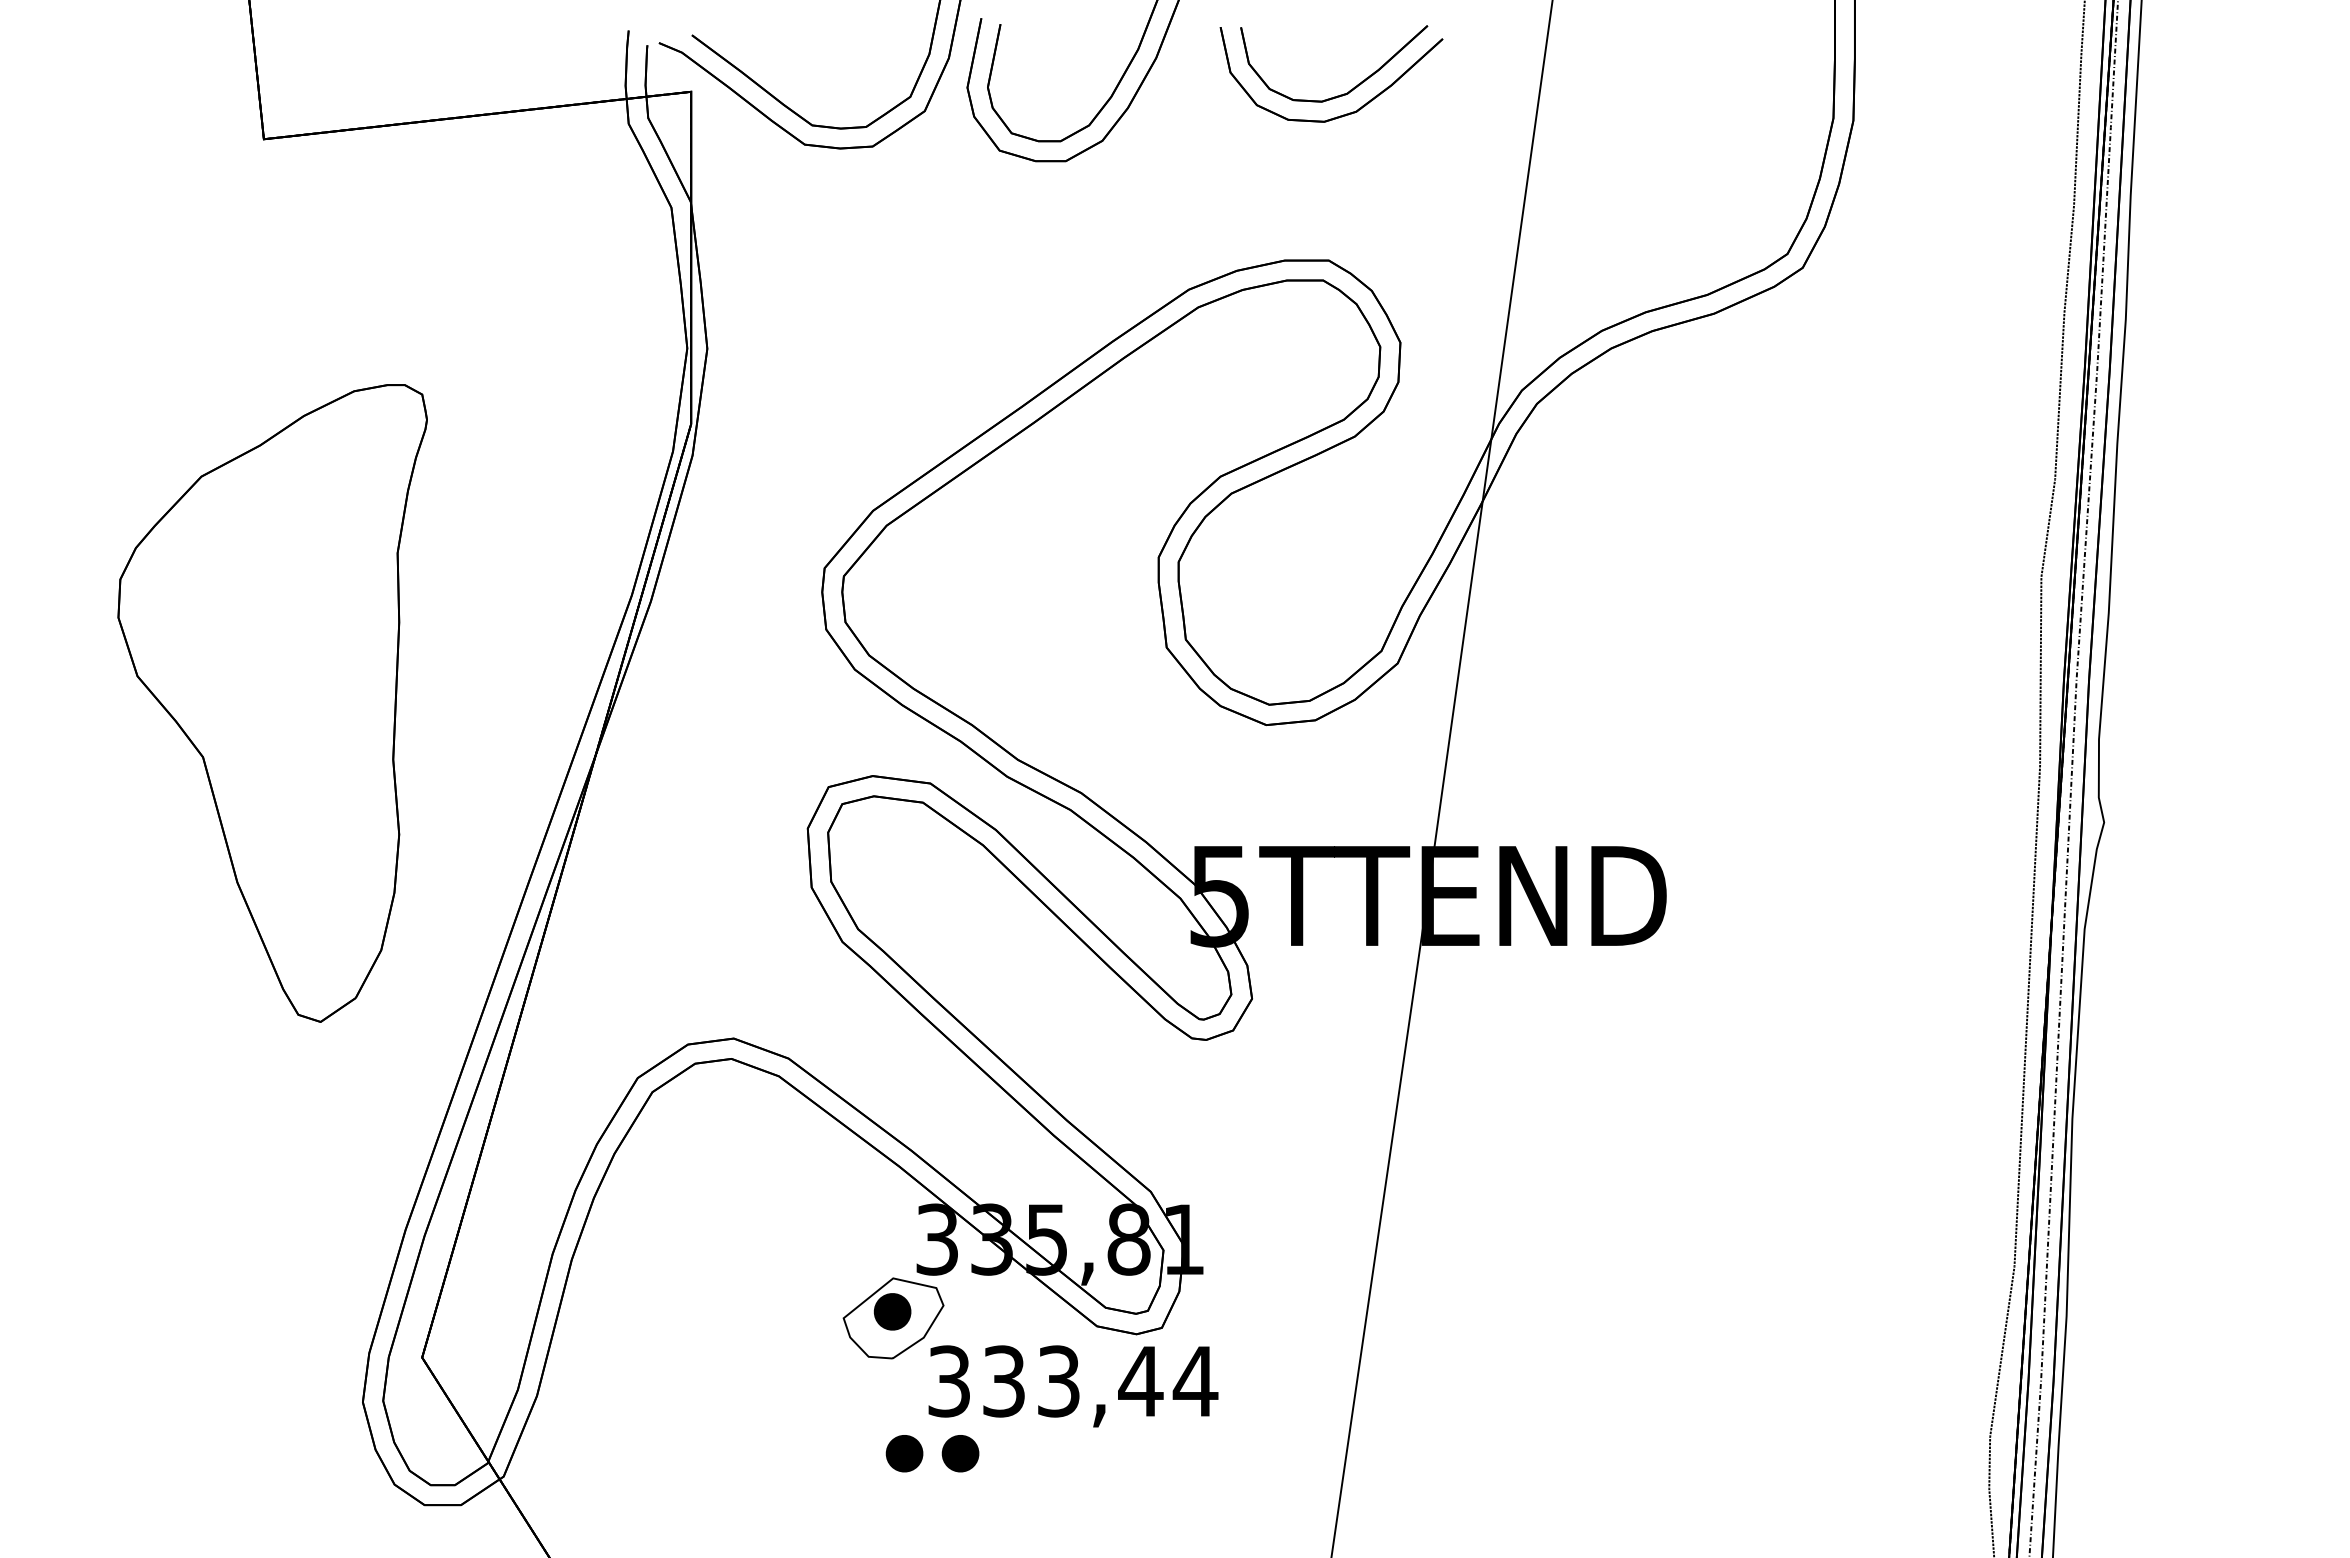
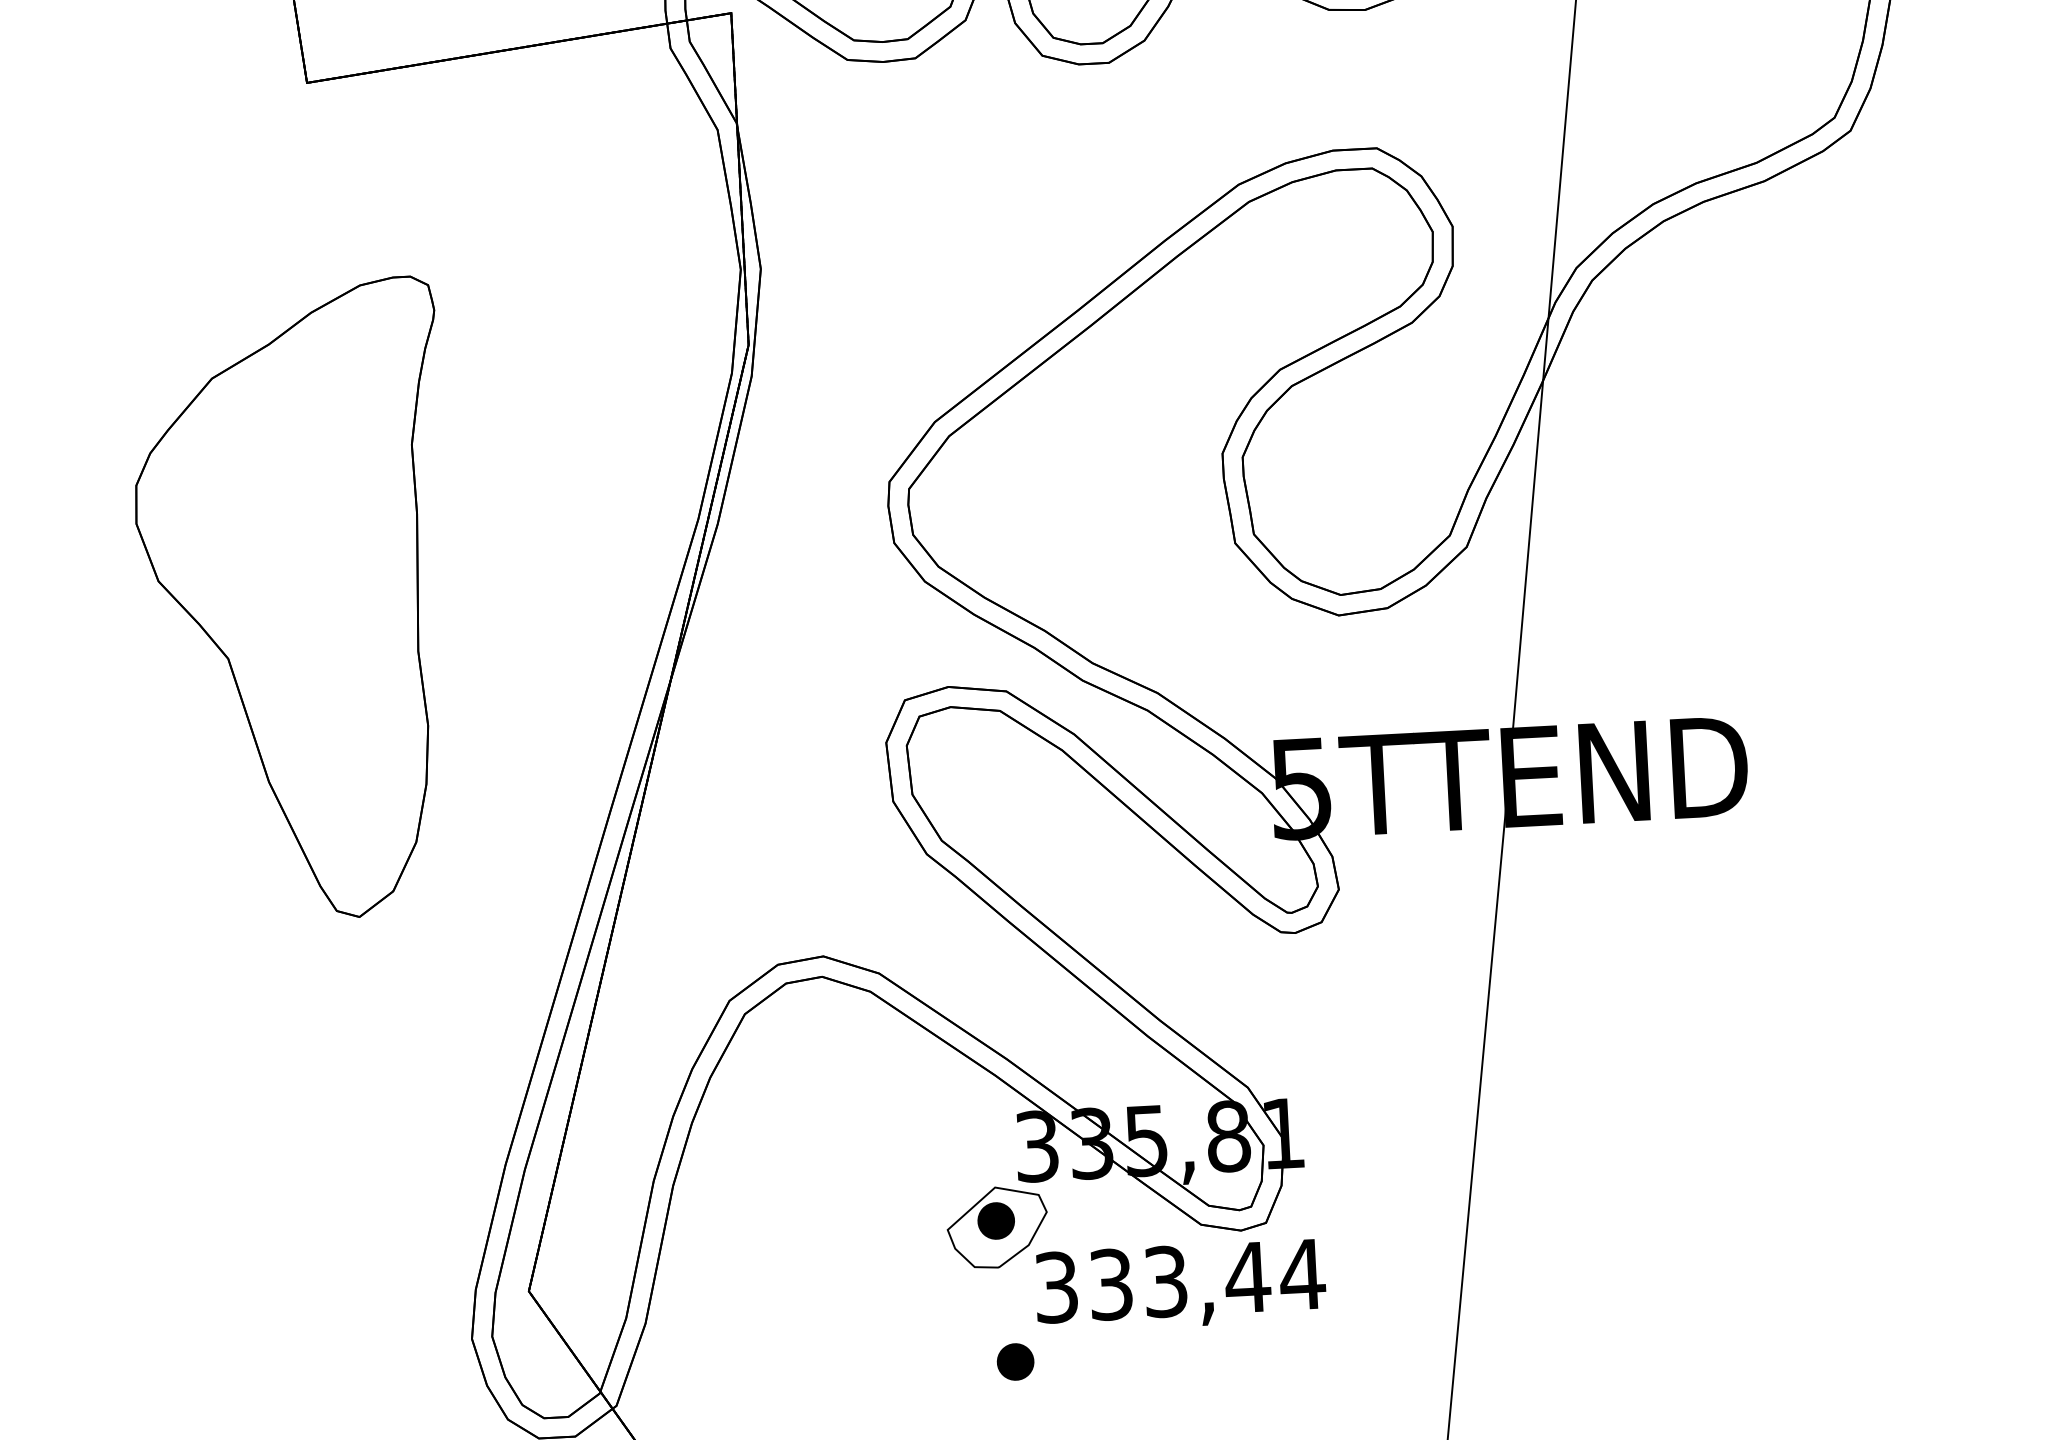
part: (272, 703) -> (294, 601), moved
part: (960, 1453) -> (1071, 1358), removed

